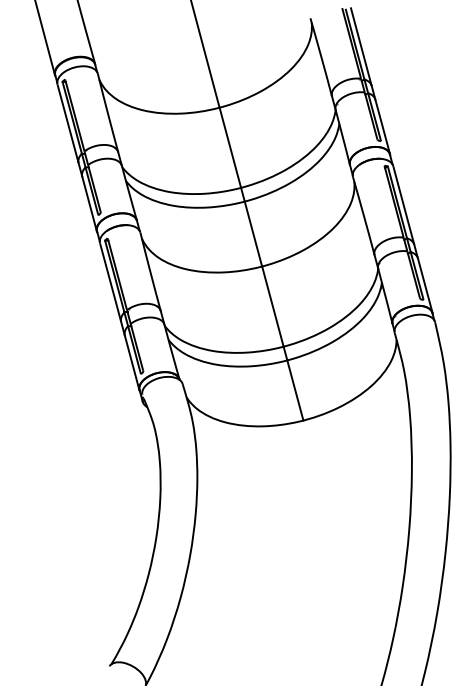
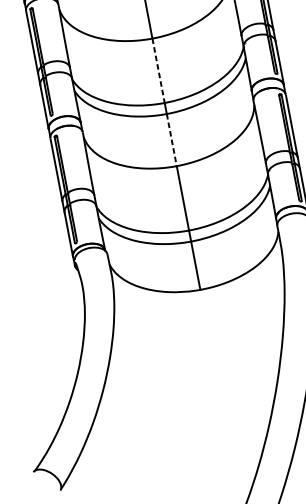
line: (230, 147) -> (158, 70), solid -> dashed
line: (253, 234) -> (171, 140), solid -> dashed

